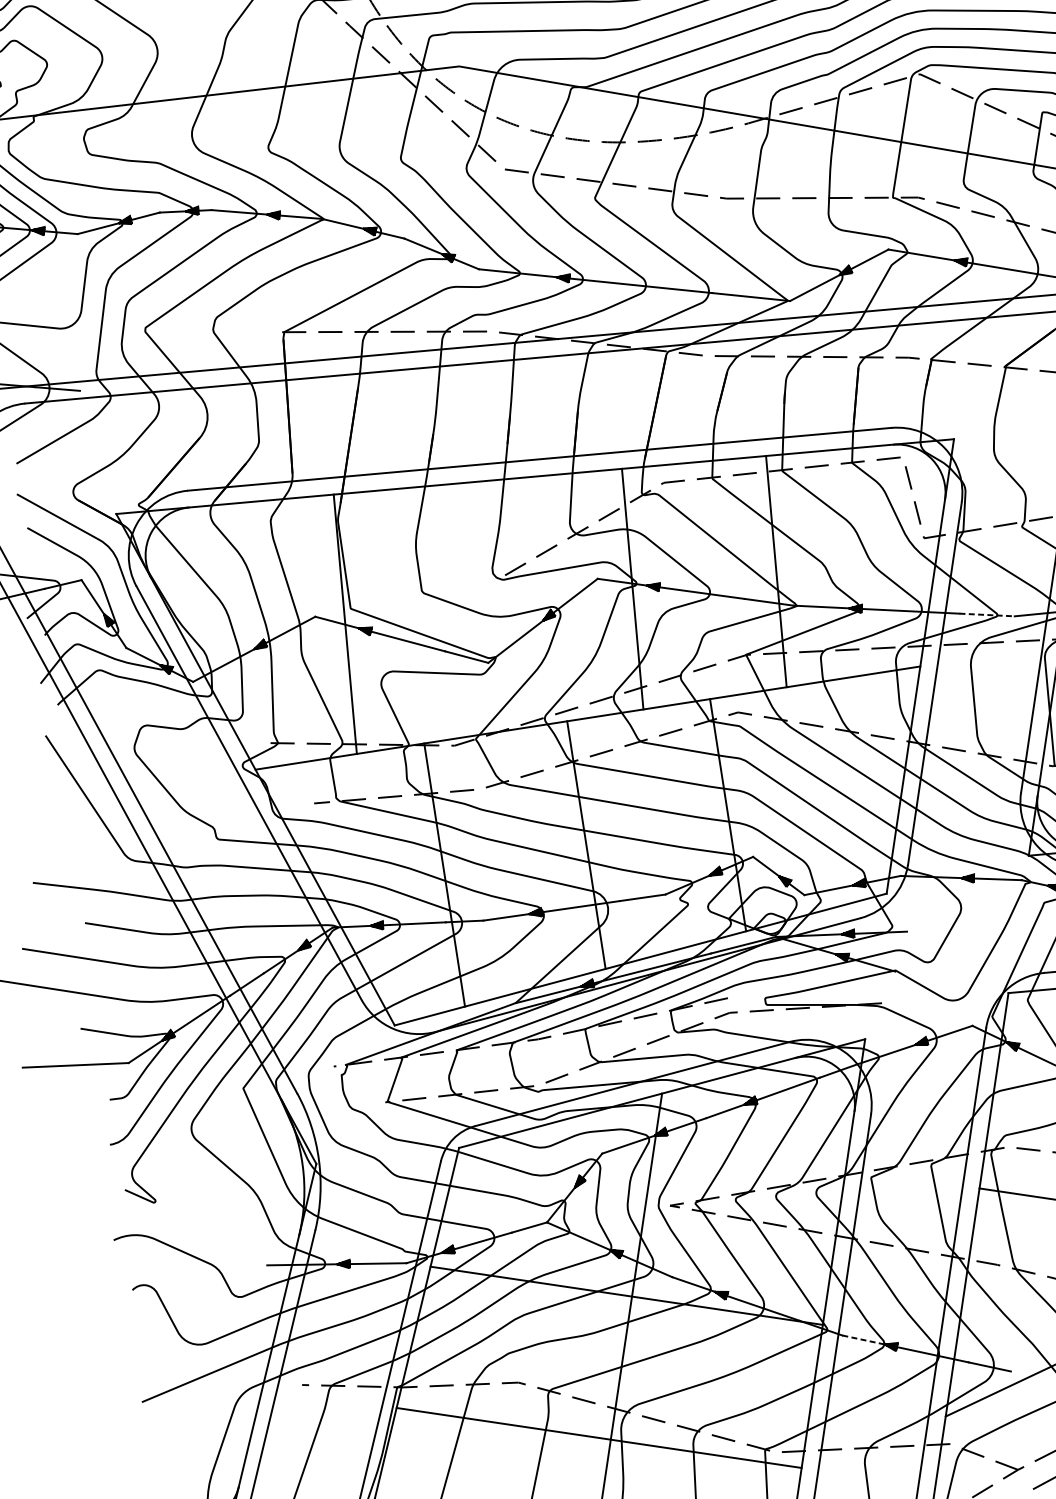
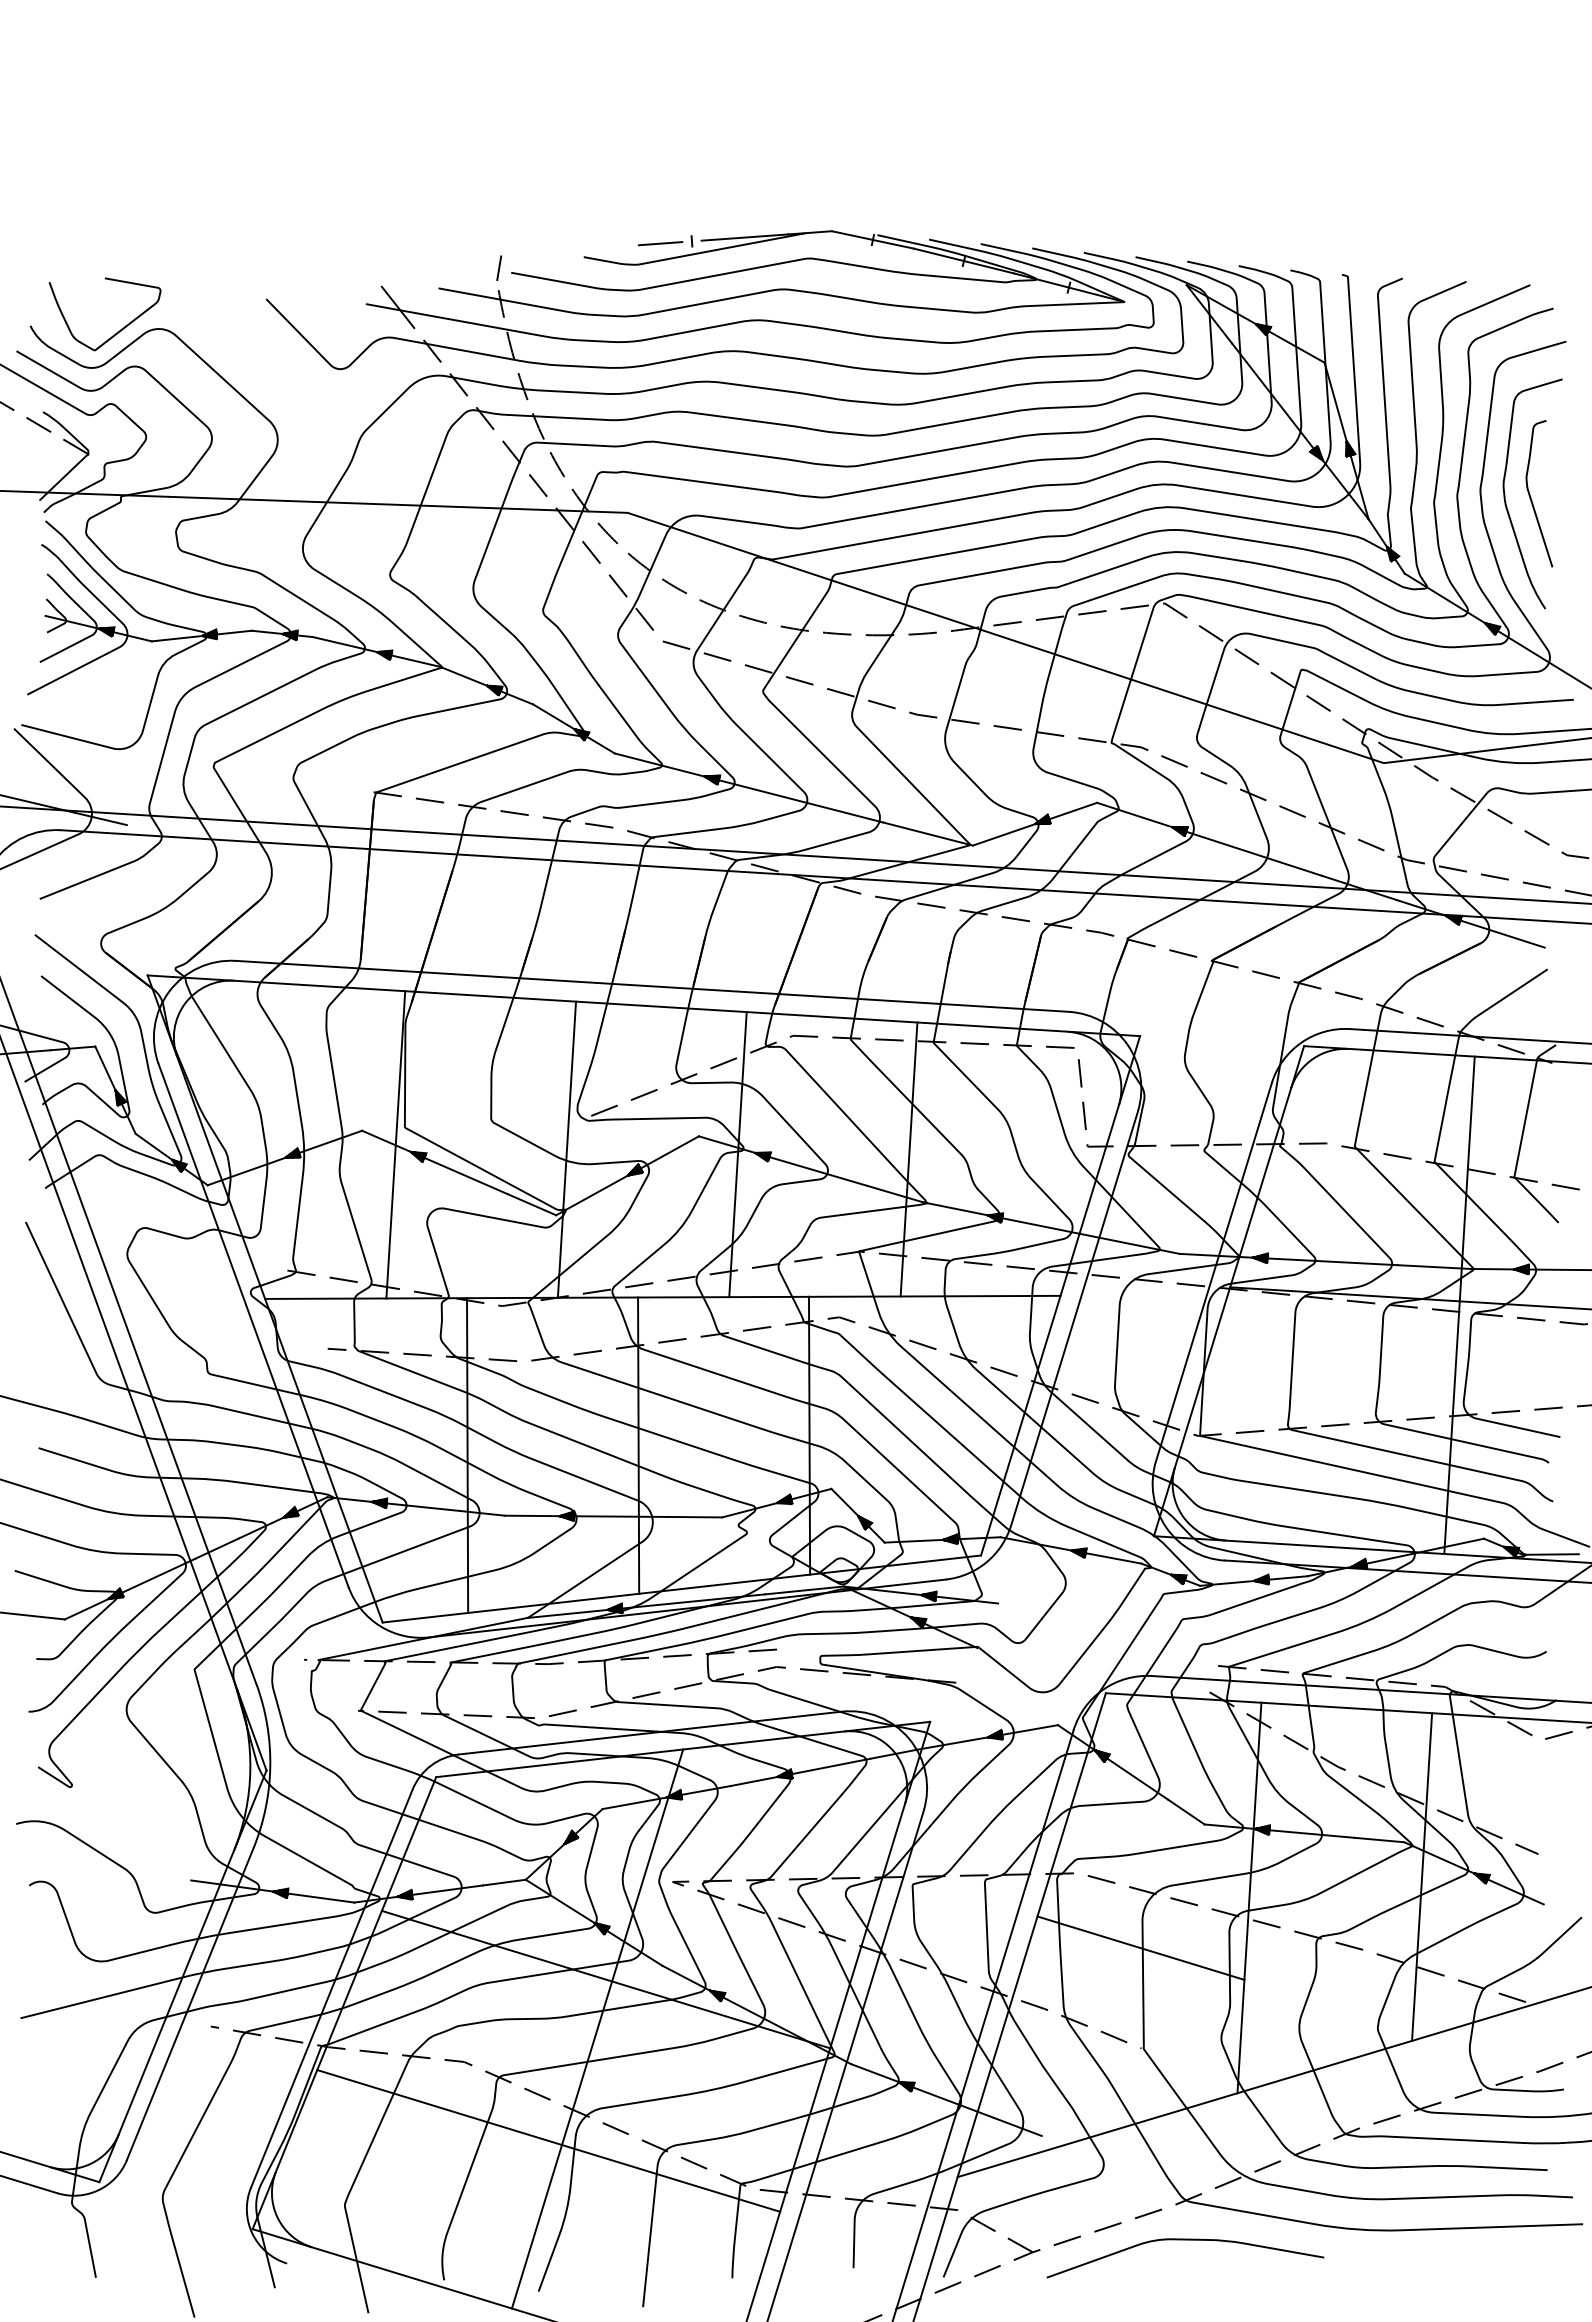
line: (488, 606) -> (566, 1149), added
line: (986, 615) -> (1147, 1247), dashed -> solid
line: (863, 1340) -> (875, 2073), dashed -> solid

